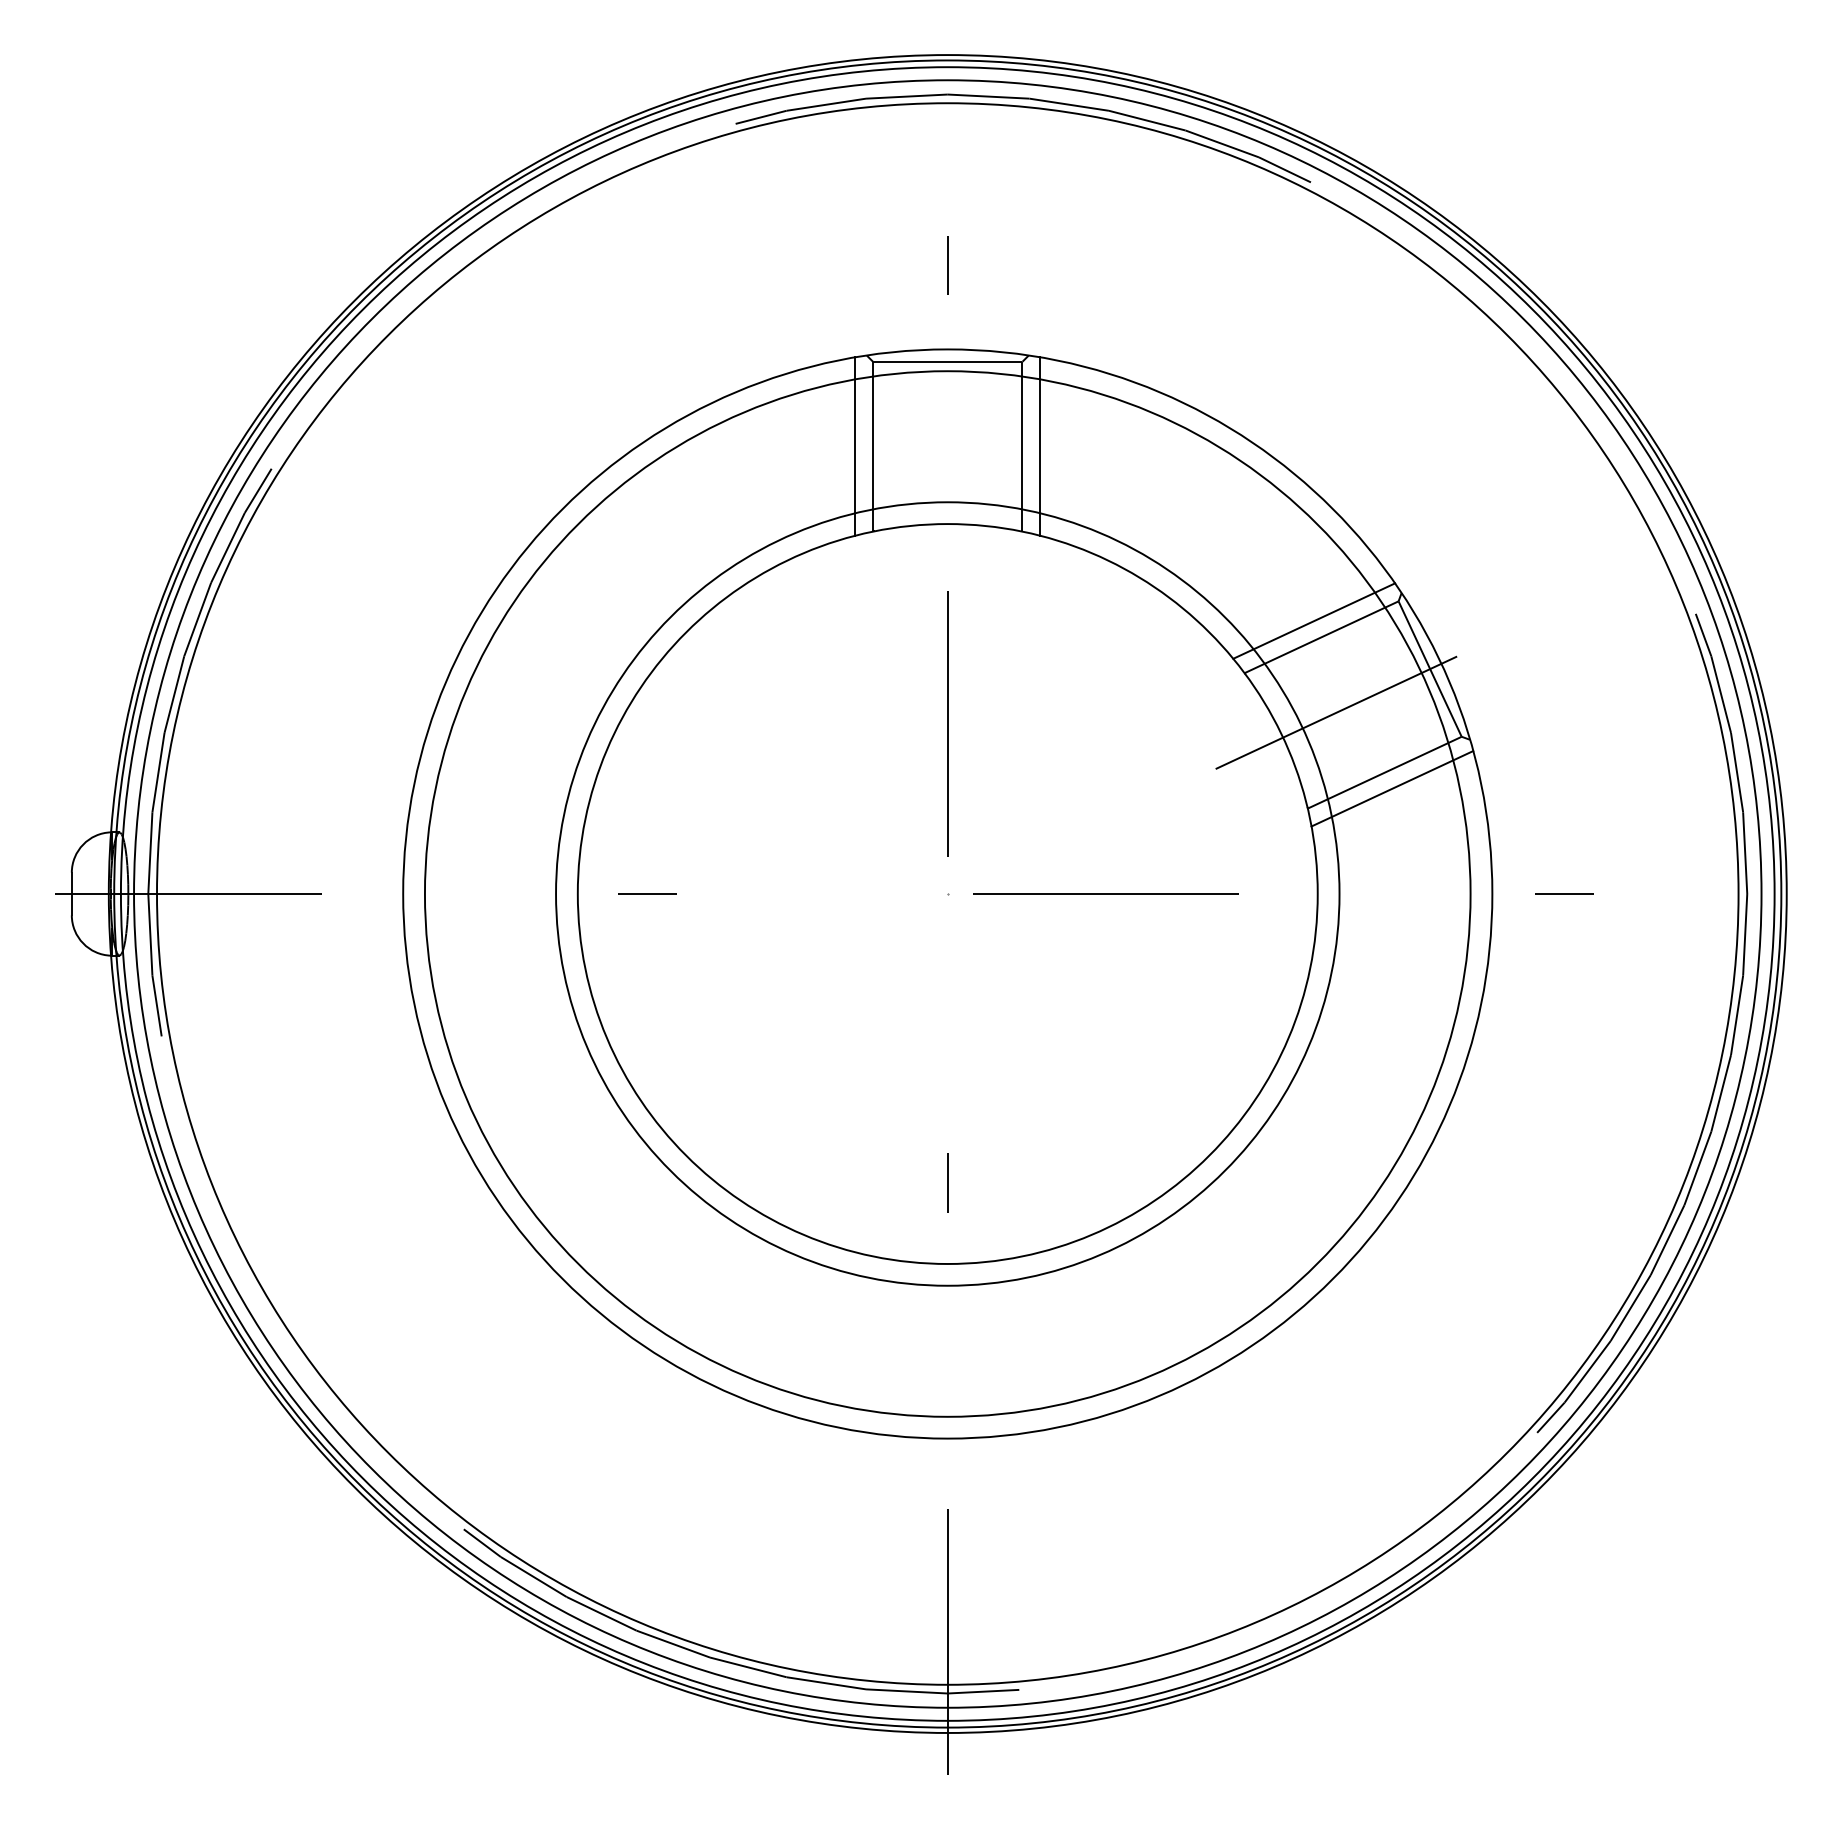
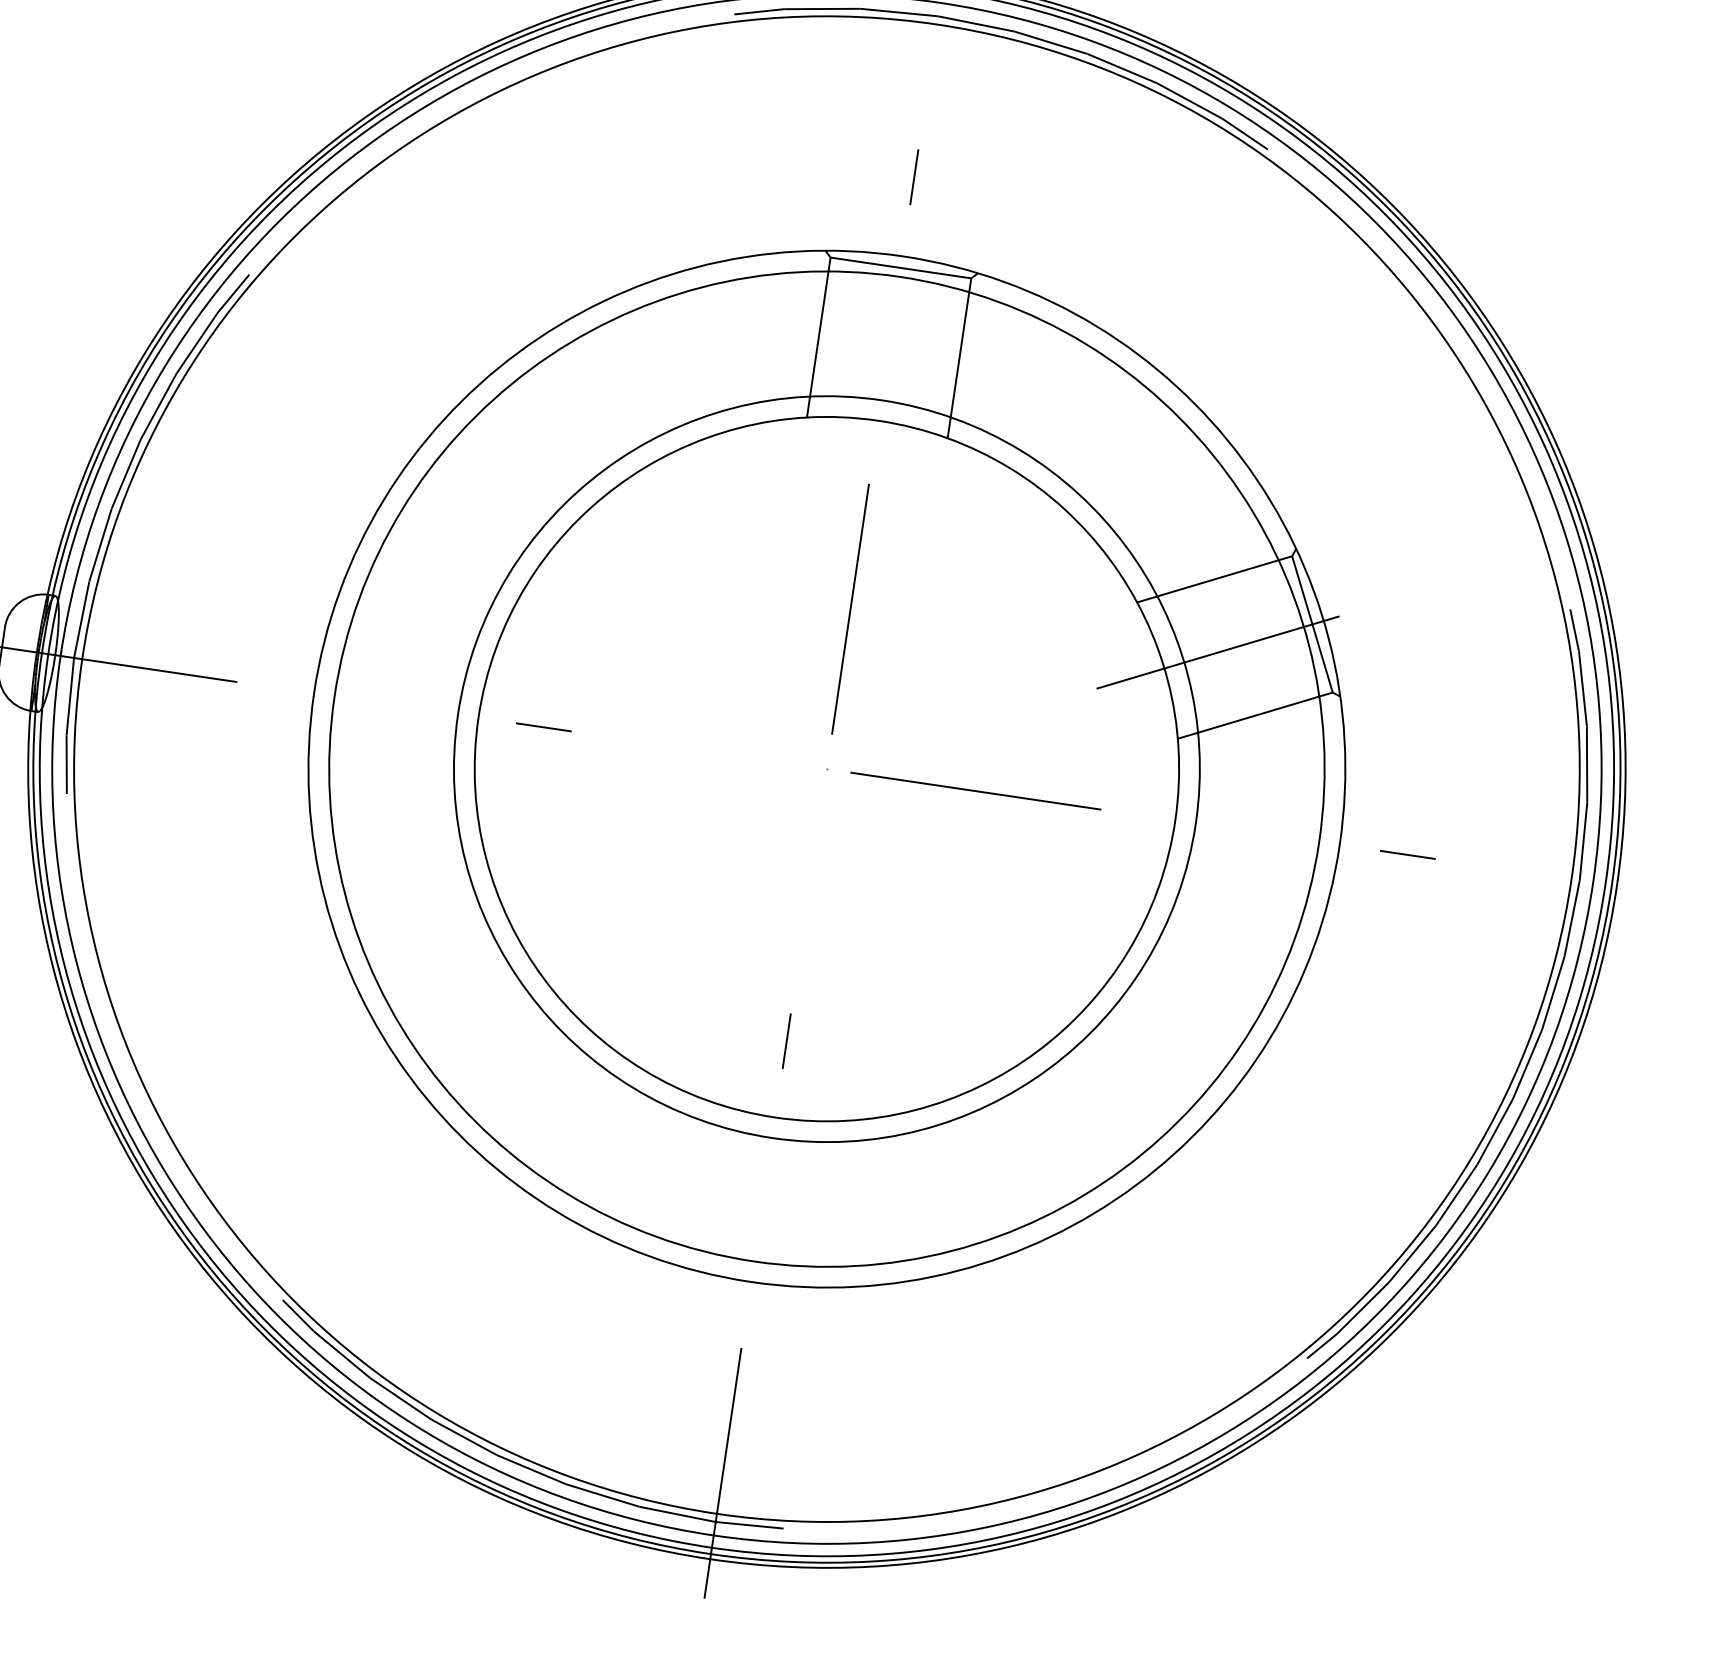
line: (855, 446) -> (802, 334), removed
line: (1040, 446) -> (976, 360), removed
line: (1314, 620) -> (1210, 562), removed
line: (1392, 788) -> (1260, 731), removed

